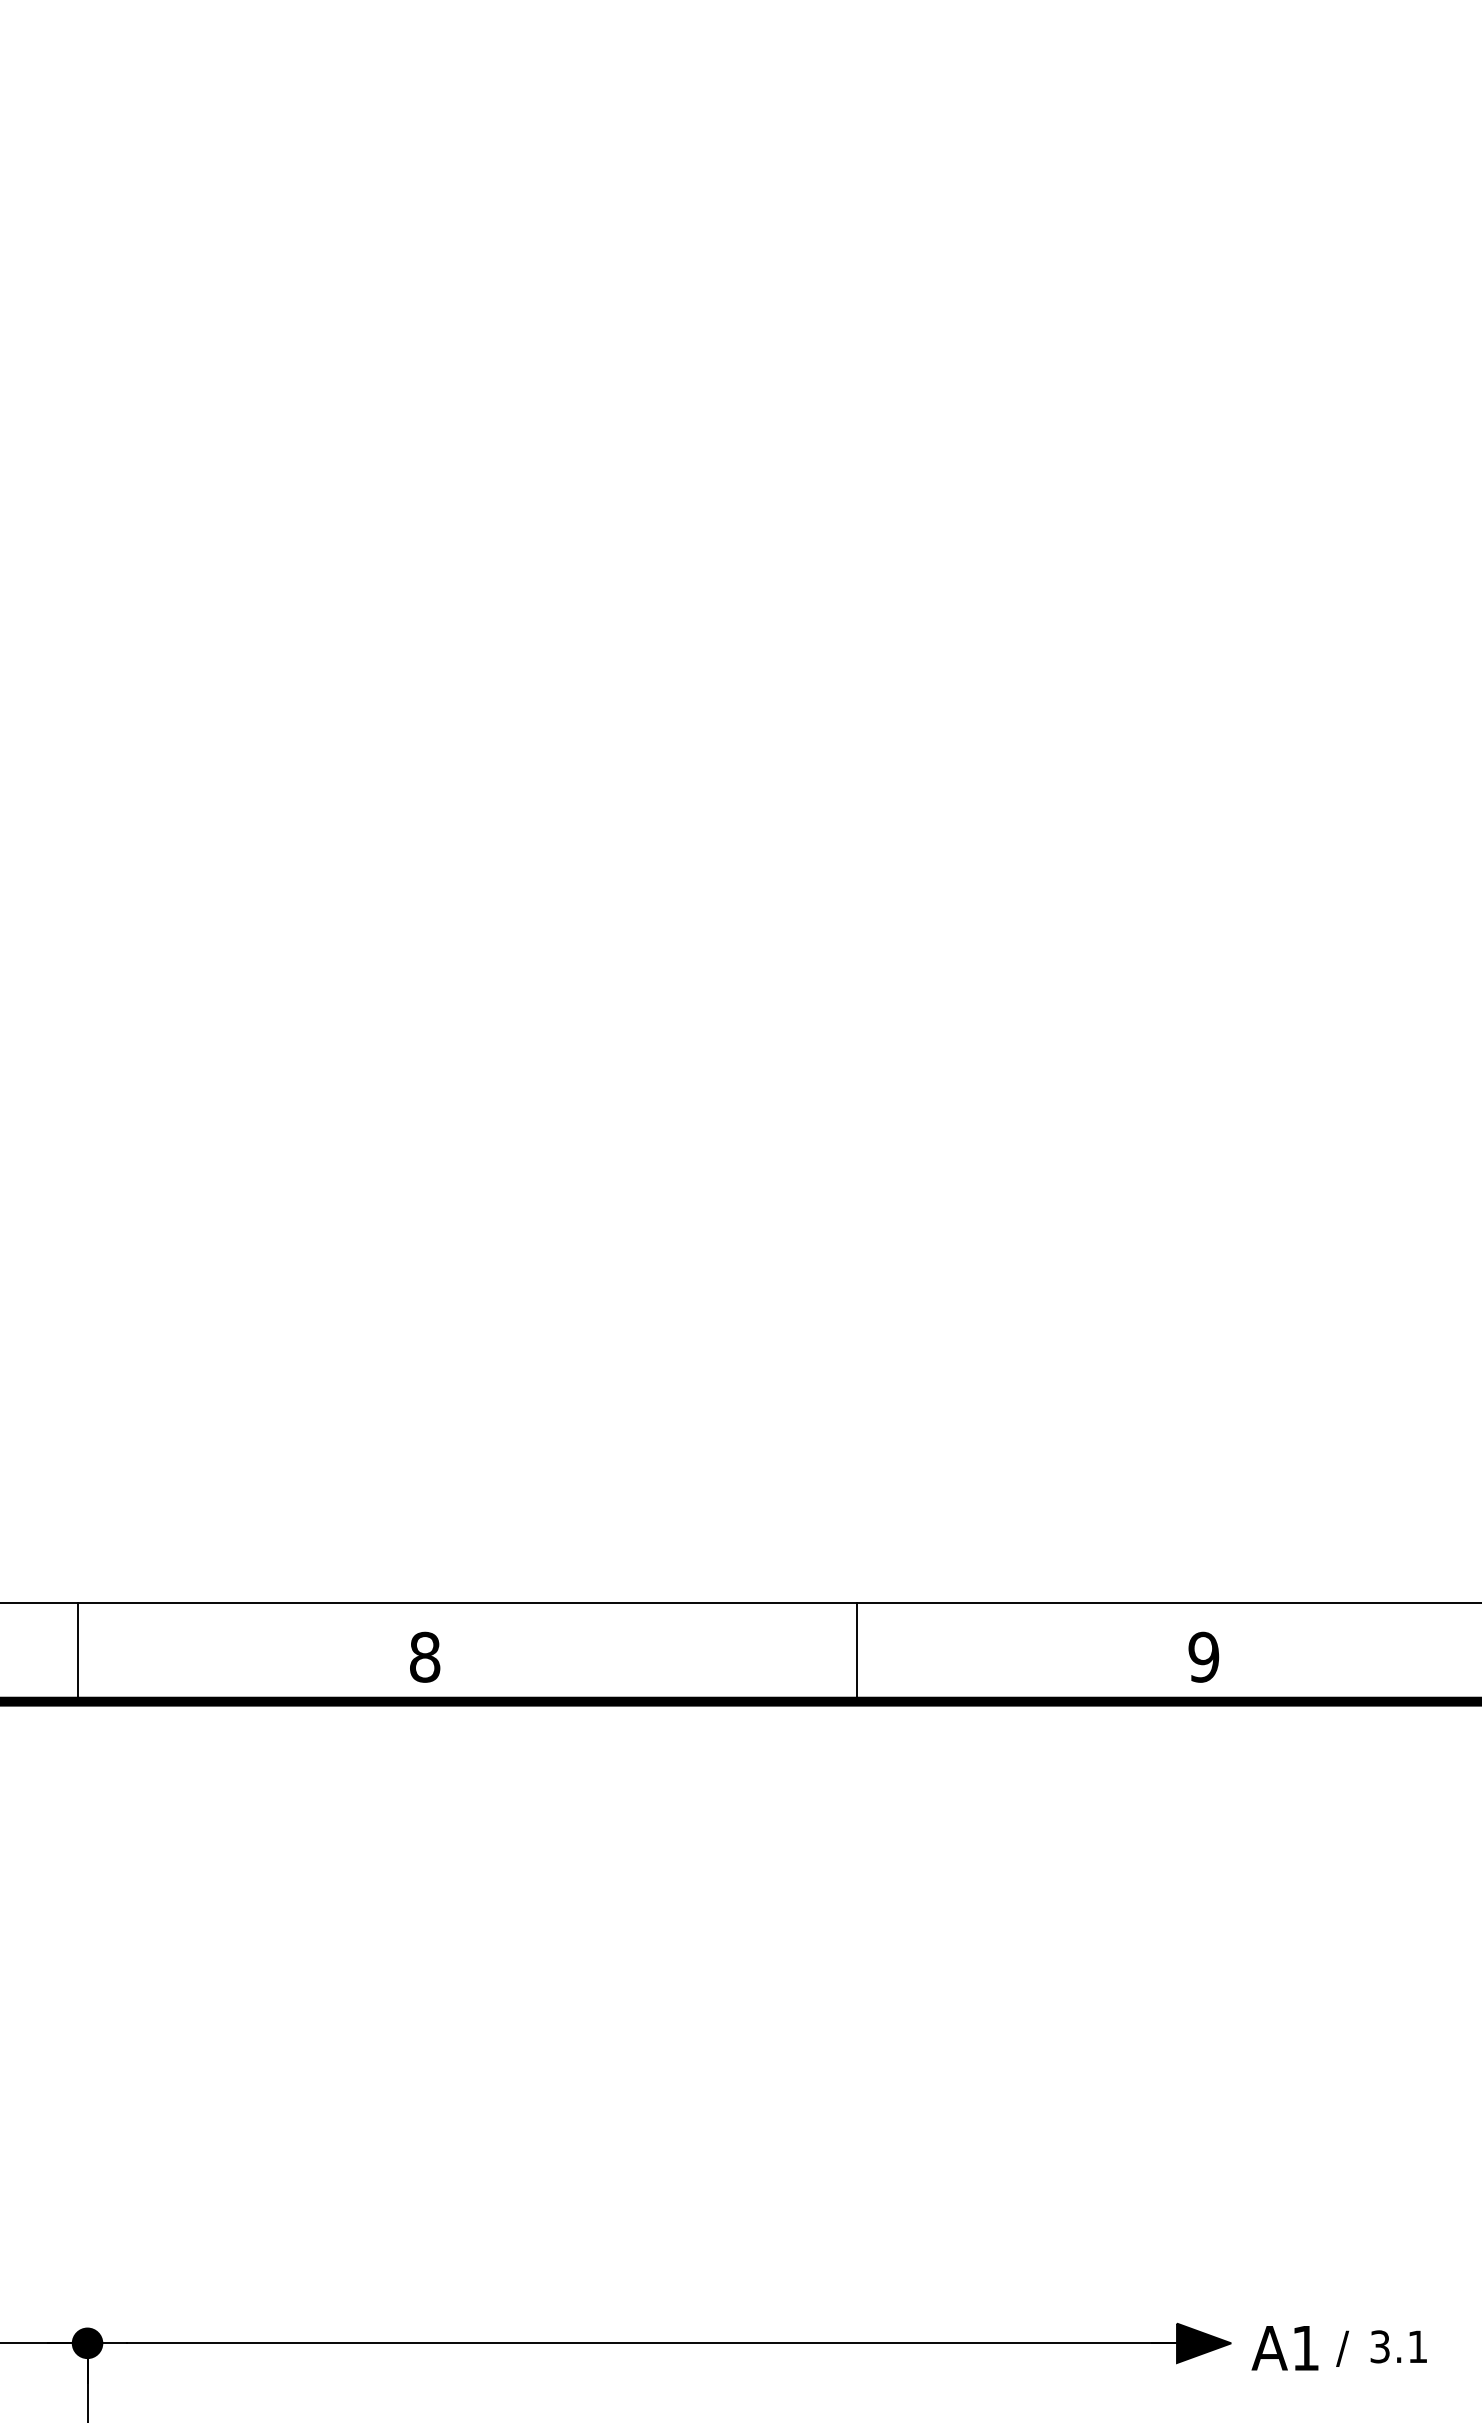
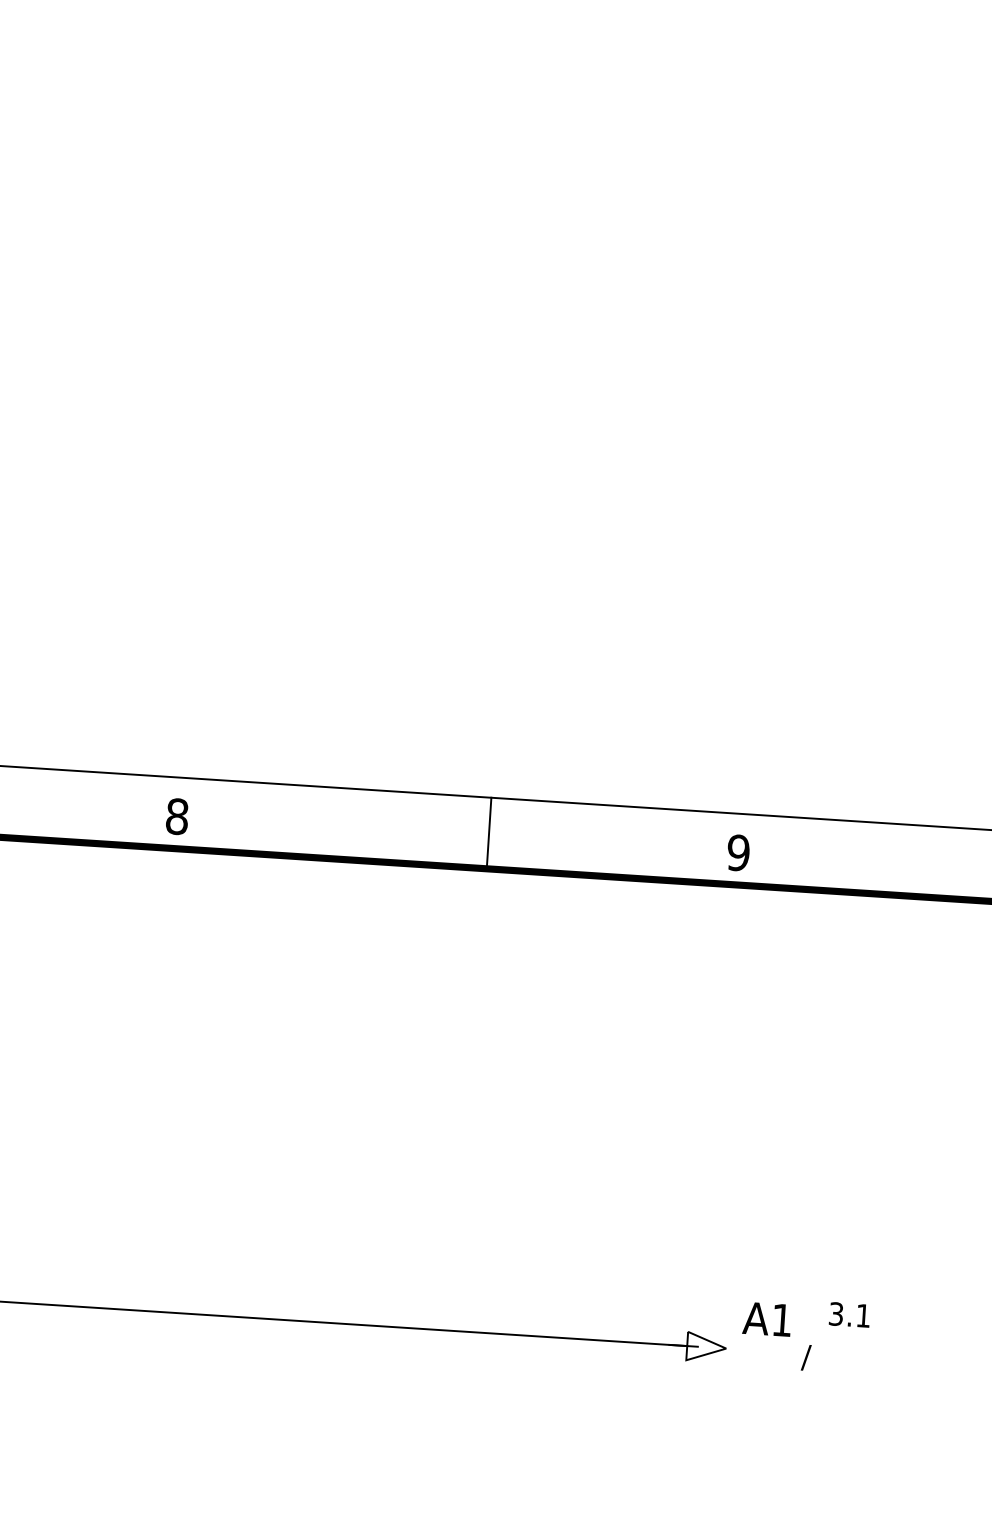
fill: (1204, 2343) -> (707, 1347), removed
text: (1398, 2346) -> (849, 1314), moved
text: (1284, 2348) -> (766, 1319), moved

